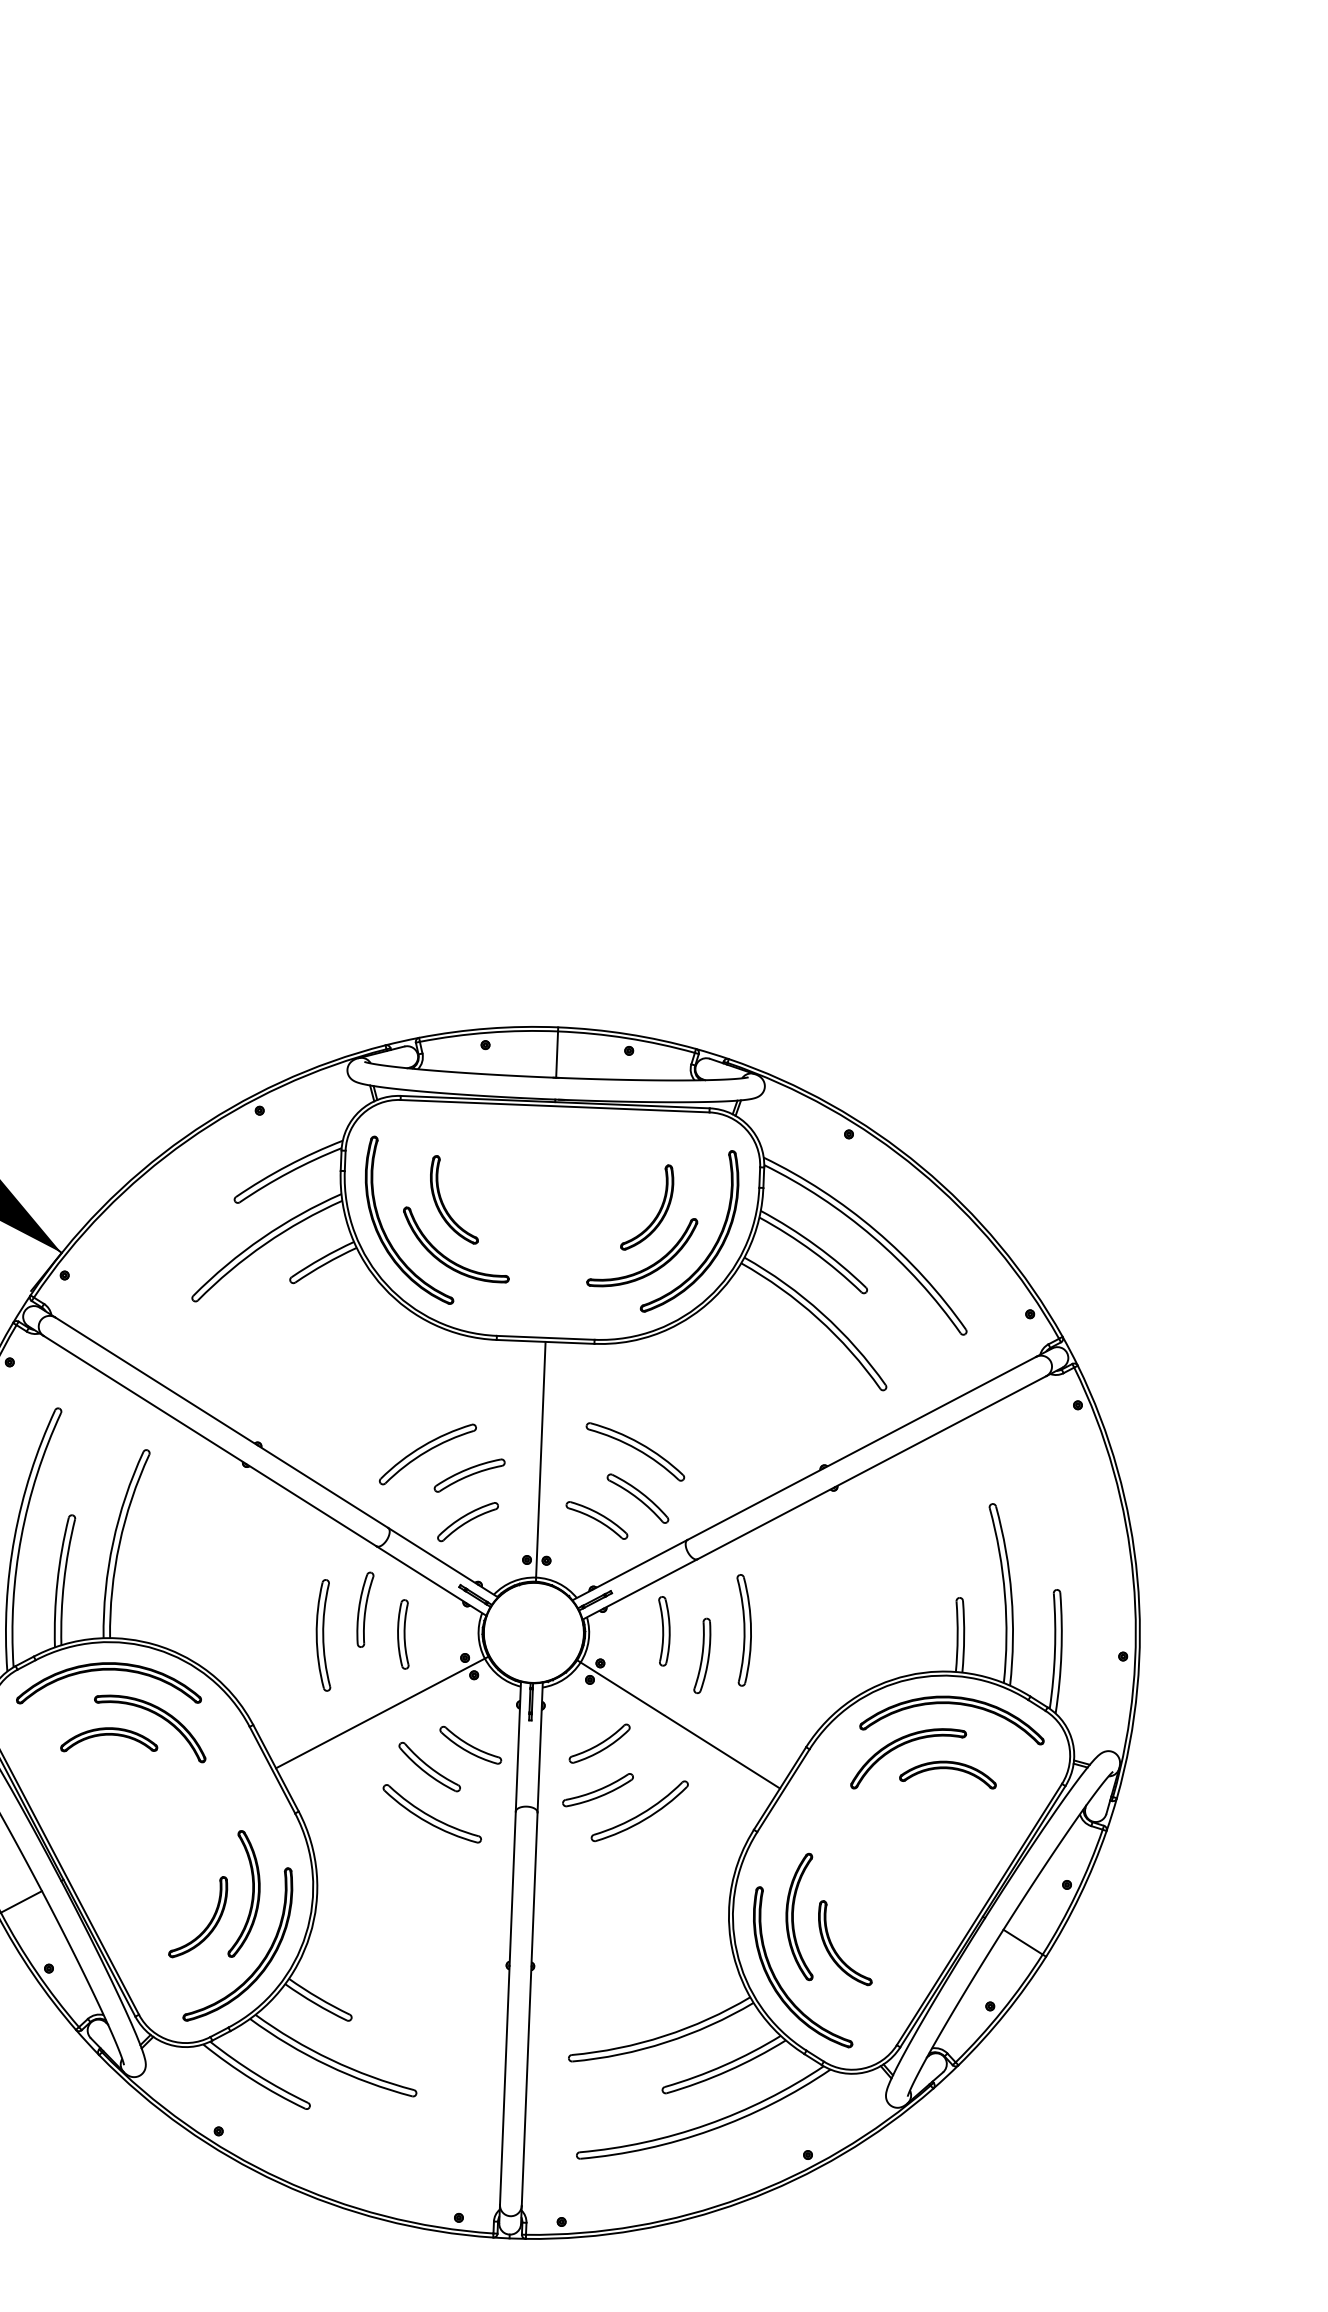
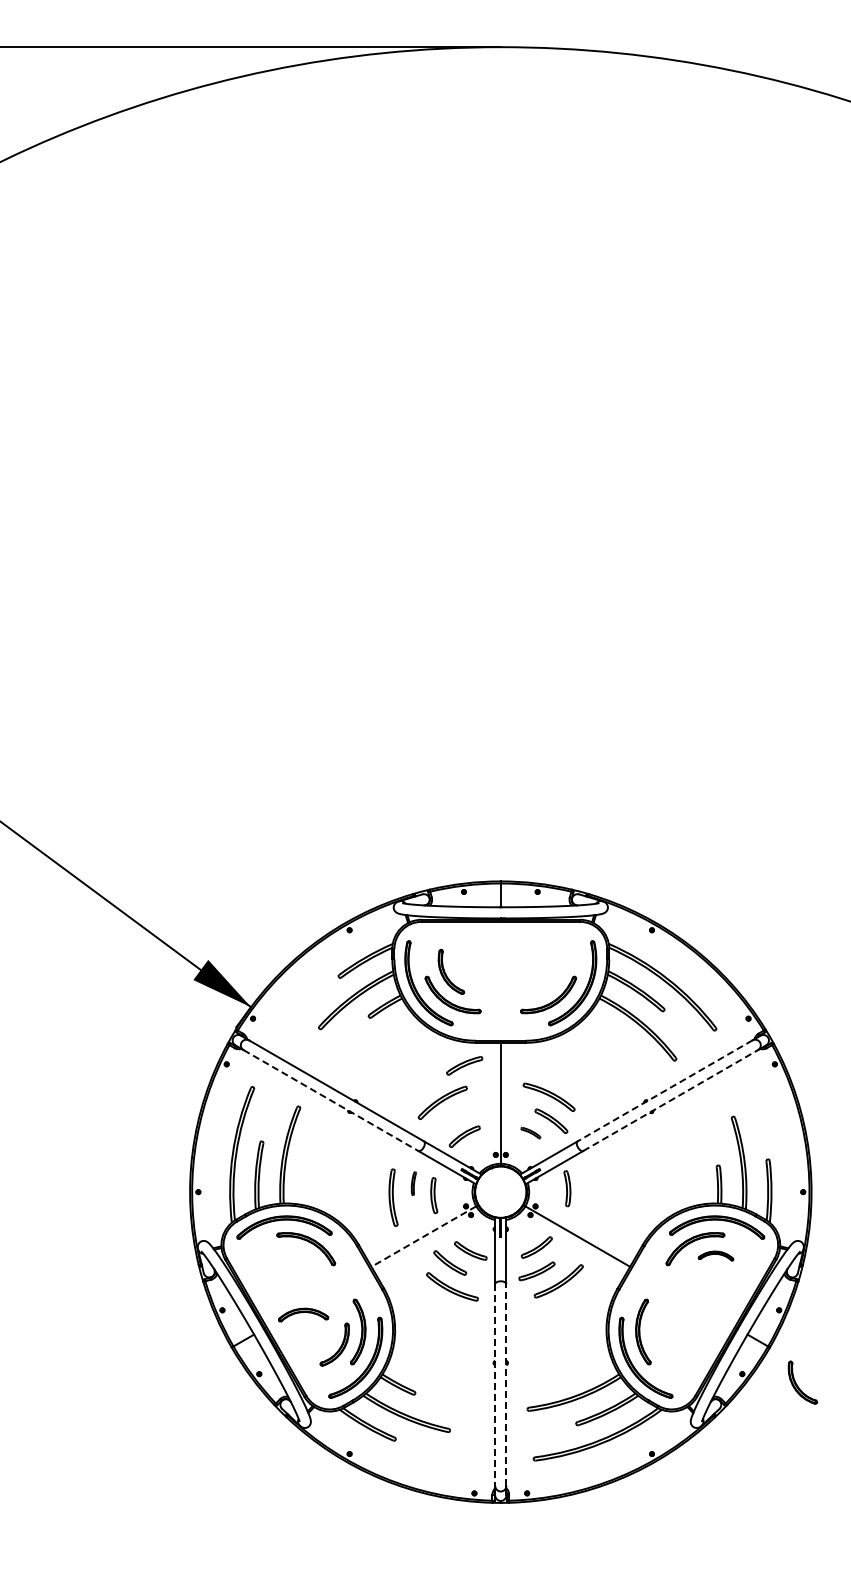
part: (657, 1211) -> (555, 973), removed
line: (211, 1441) -> (331, 1100), solid -> dashed
line: (862, 1447) -> (665, 1090), solid -> dashed
line: (871, 1467) -> (670, 1100), solid -> dashed
part: (469, 1474) -> (464, 1065), moved
part: (596, 1518) -> (530, 1132), size x0.6
part: (364, 1609) -> (413, 1183), size x0.6
part: (744, 1630) -> (608, 1186), removed
part: (702, 1655) -> (587, 1200), removed
line: (379, 1713) -> (423, 1236), solid -> dashed
part: (109, 1739) -> (303, 1314), moved
part: (947, 1773) -> (715, 1255), size x0.7
part: (844, 1942) -> (802, 1382), moved
line: (508, 2009) -> (495, 1385), solid -> dashed
line: (529, 2010) -> (506, 1385), solid -> dashed

